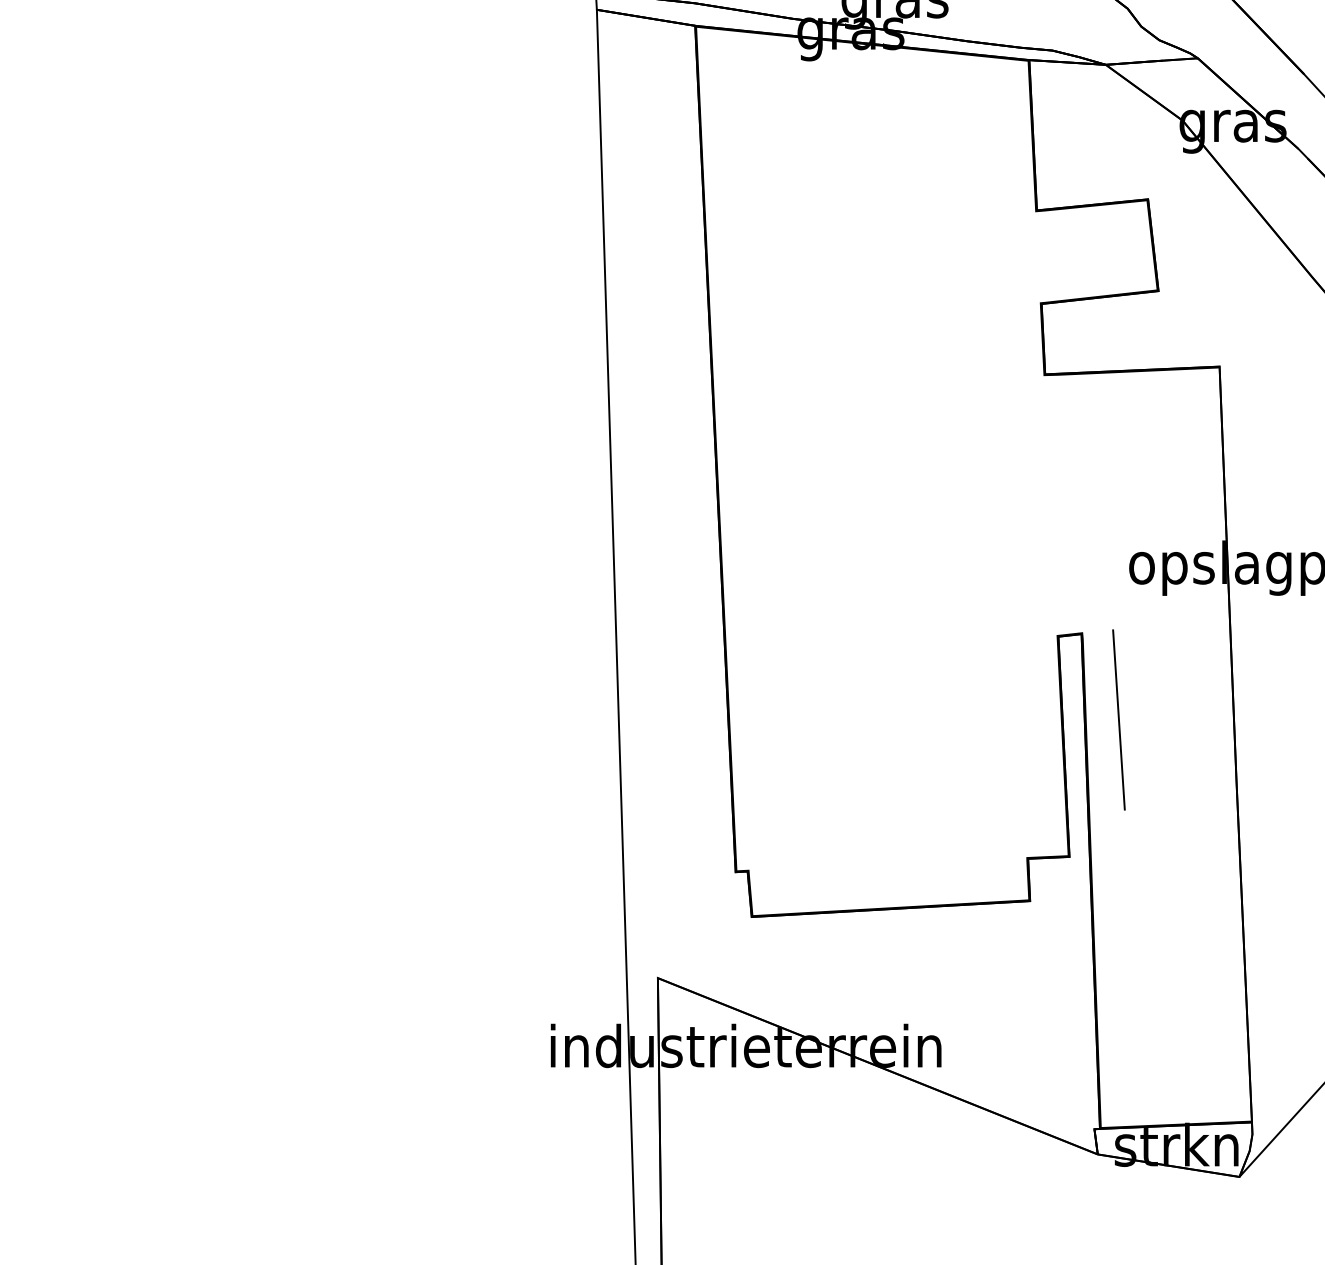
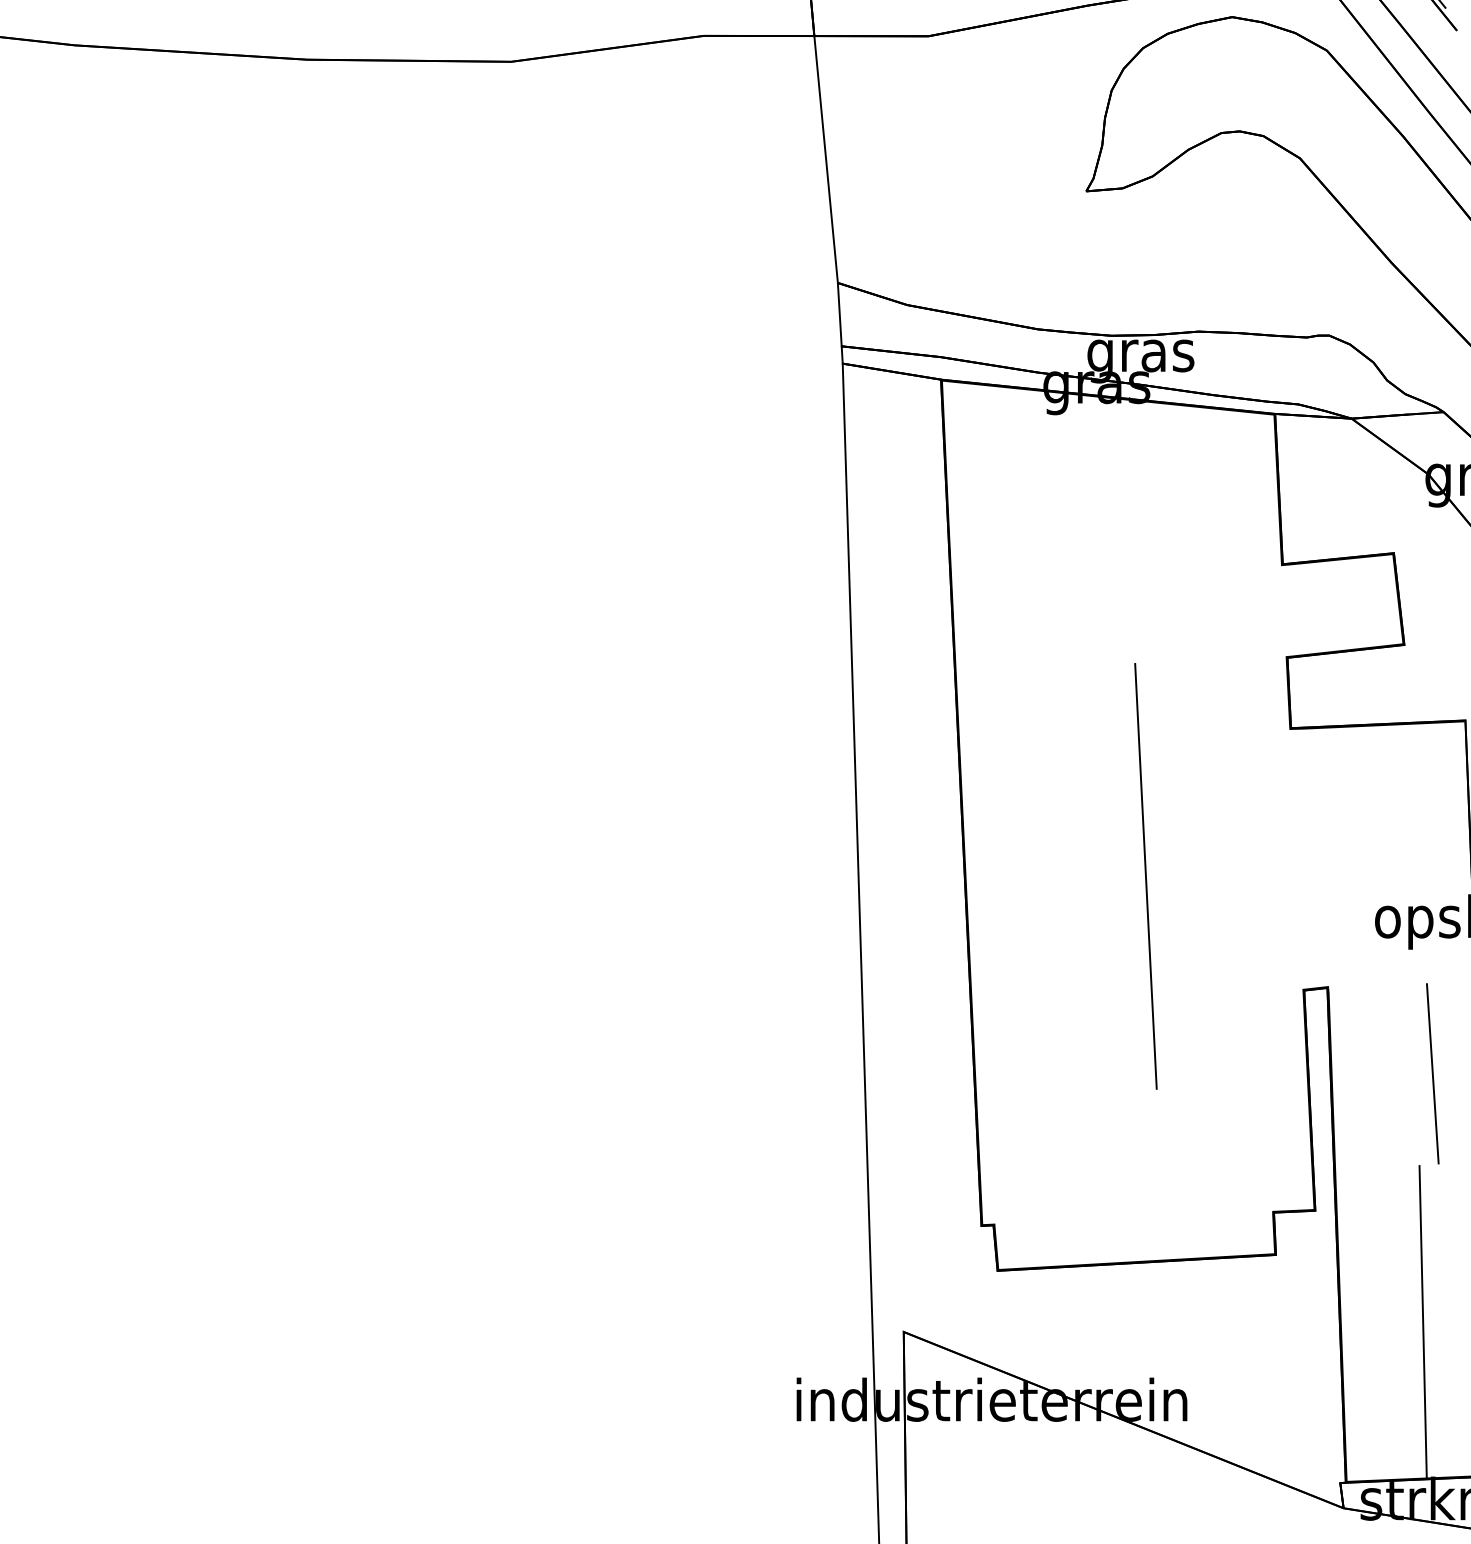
line: (899, 521) -> (1145, 875), added
line: (1118, 719) -> (1432, 1073), moved
line: (1176, 968) -> (1422, 1322), added

